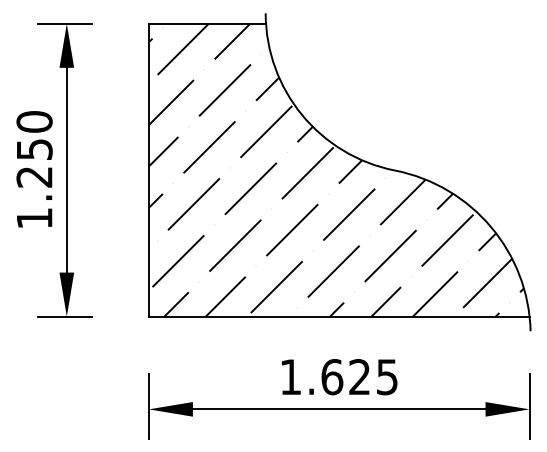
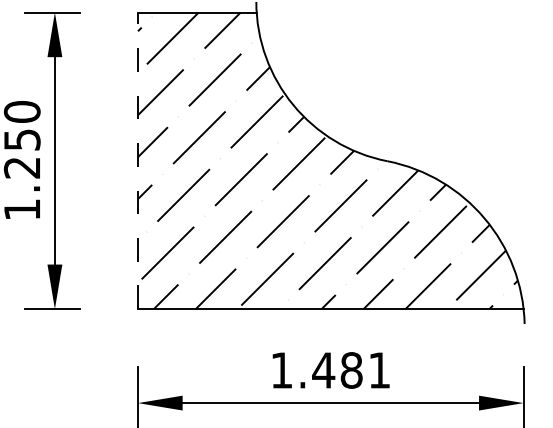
line: (148, 169) -> (137, 160), solid -> dashed
text: (358, 377) -> (350, 370), 1.625 -> 1.481

